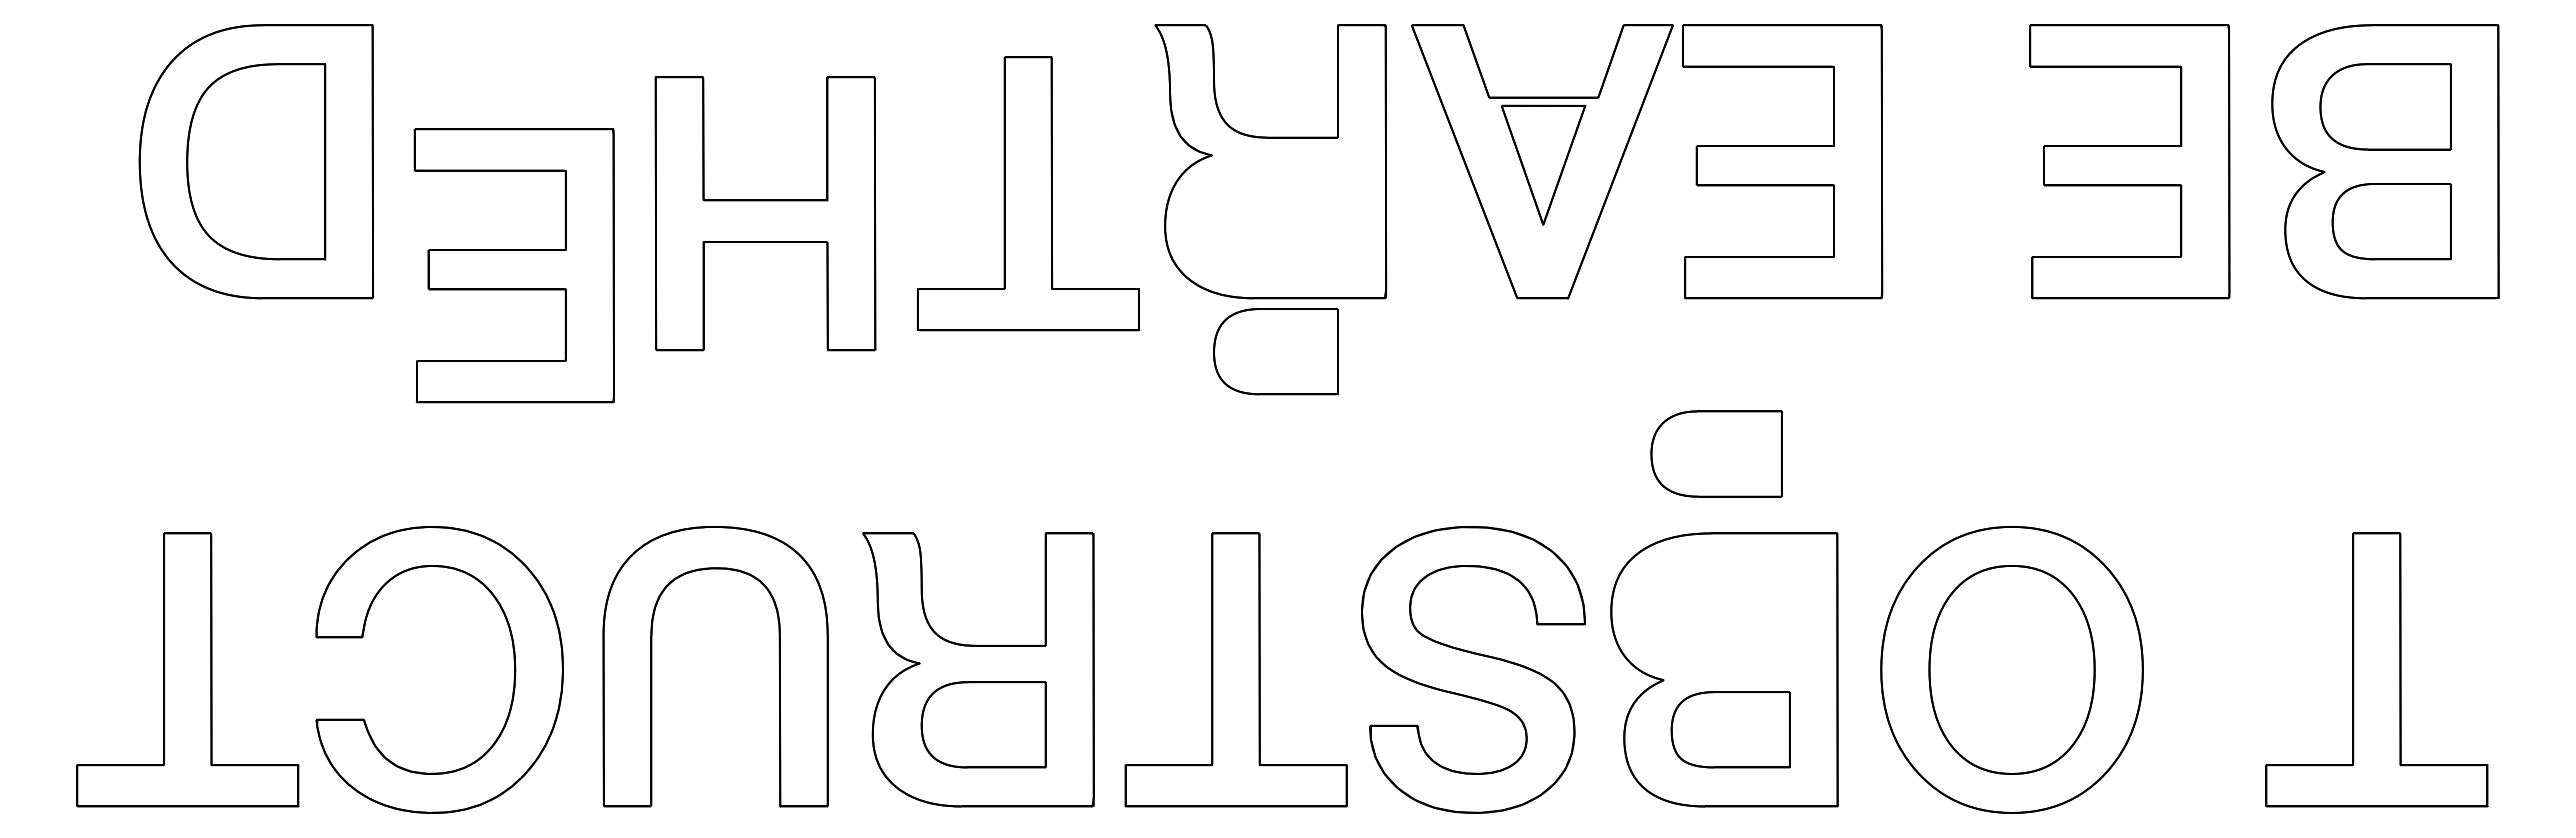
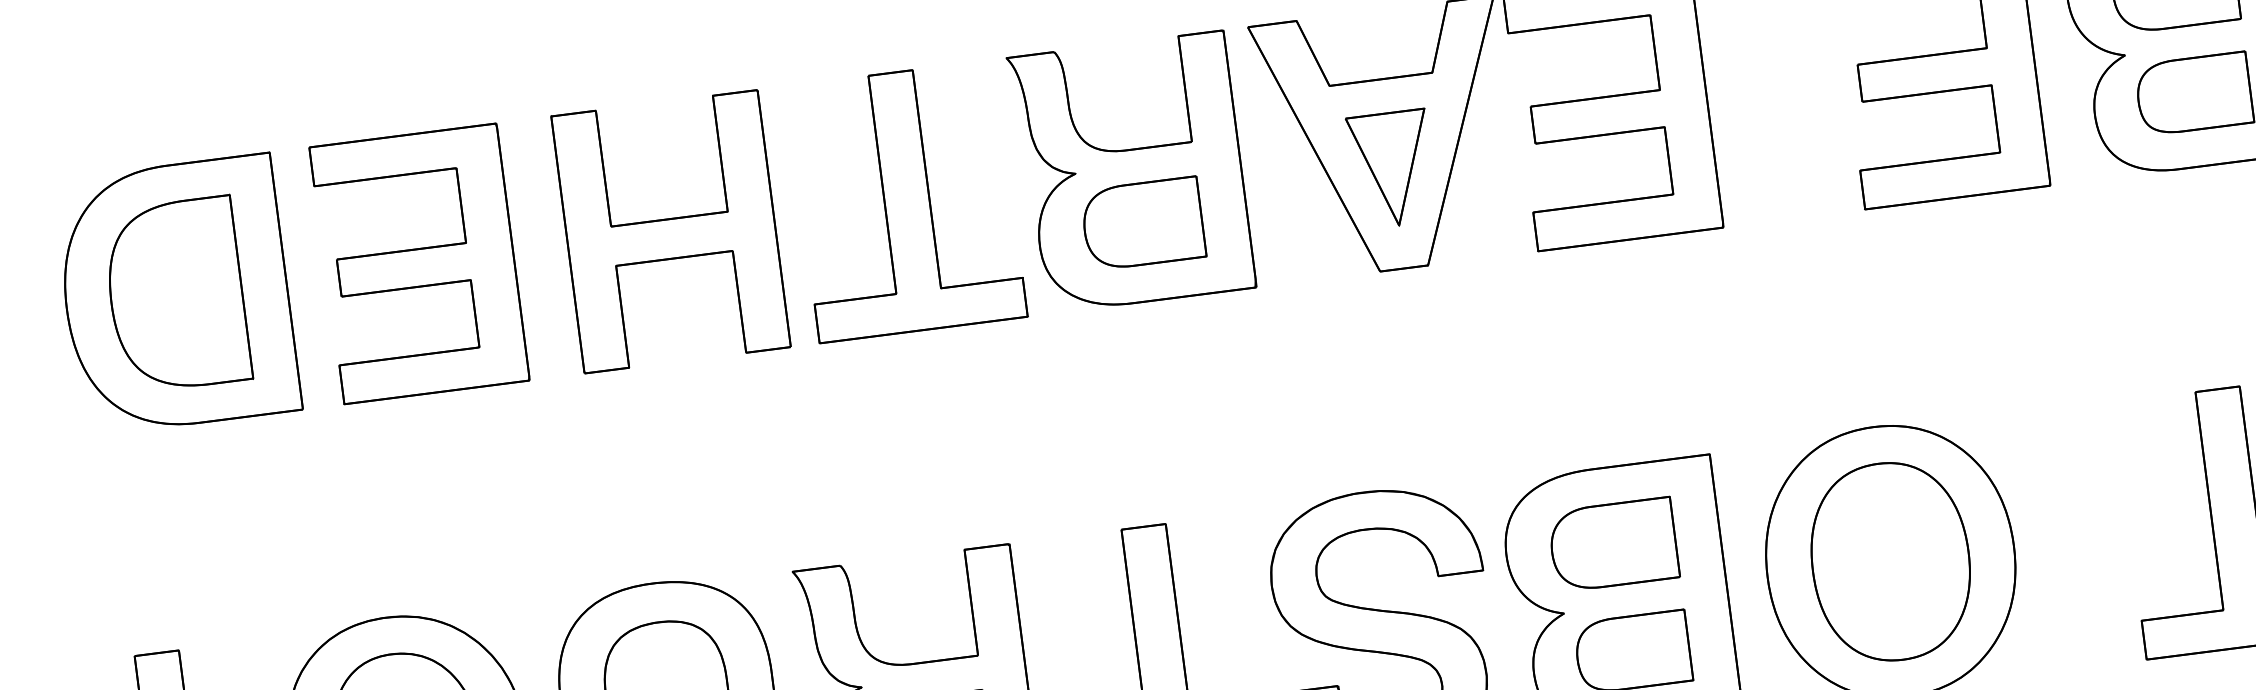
part: (1543, 165) -> (1392, 169), moved
part: (1028, 193) -> (907, 201), moved
part: (765, 213) -> (671, 231), moved
part: (513, 265) -> (418, 263), moved
part: (1275, 351) -> (1142, 223), moved
part: (1716, 453) -> (1613, 544), moved

